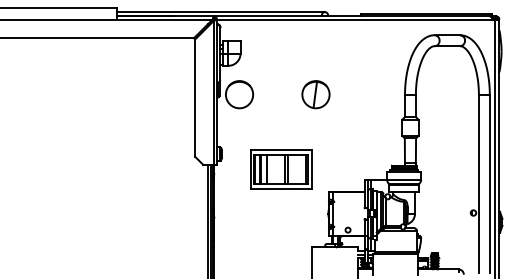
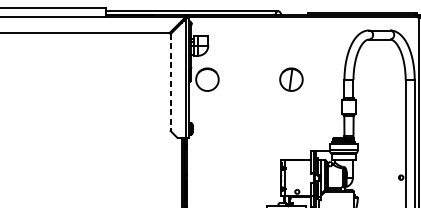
part: (315, 94) -> (291, 79), moved
line: (195, 98) -> (170, 82), solid -> dashed
part: (281, 169) -> (242, 141), removed

